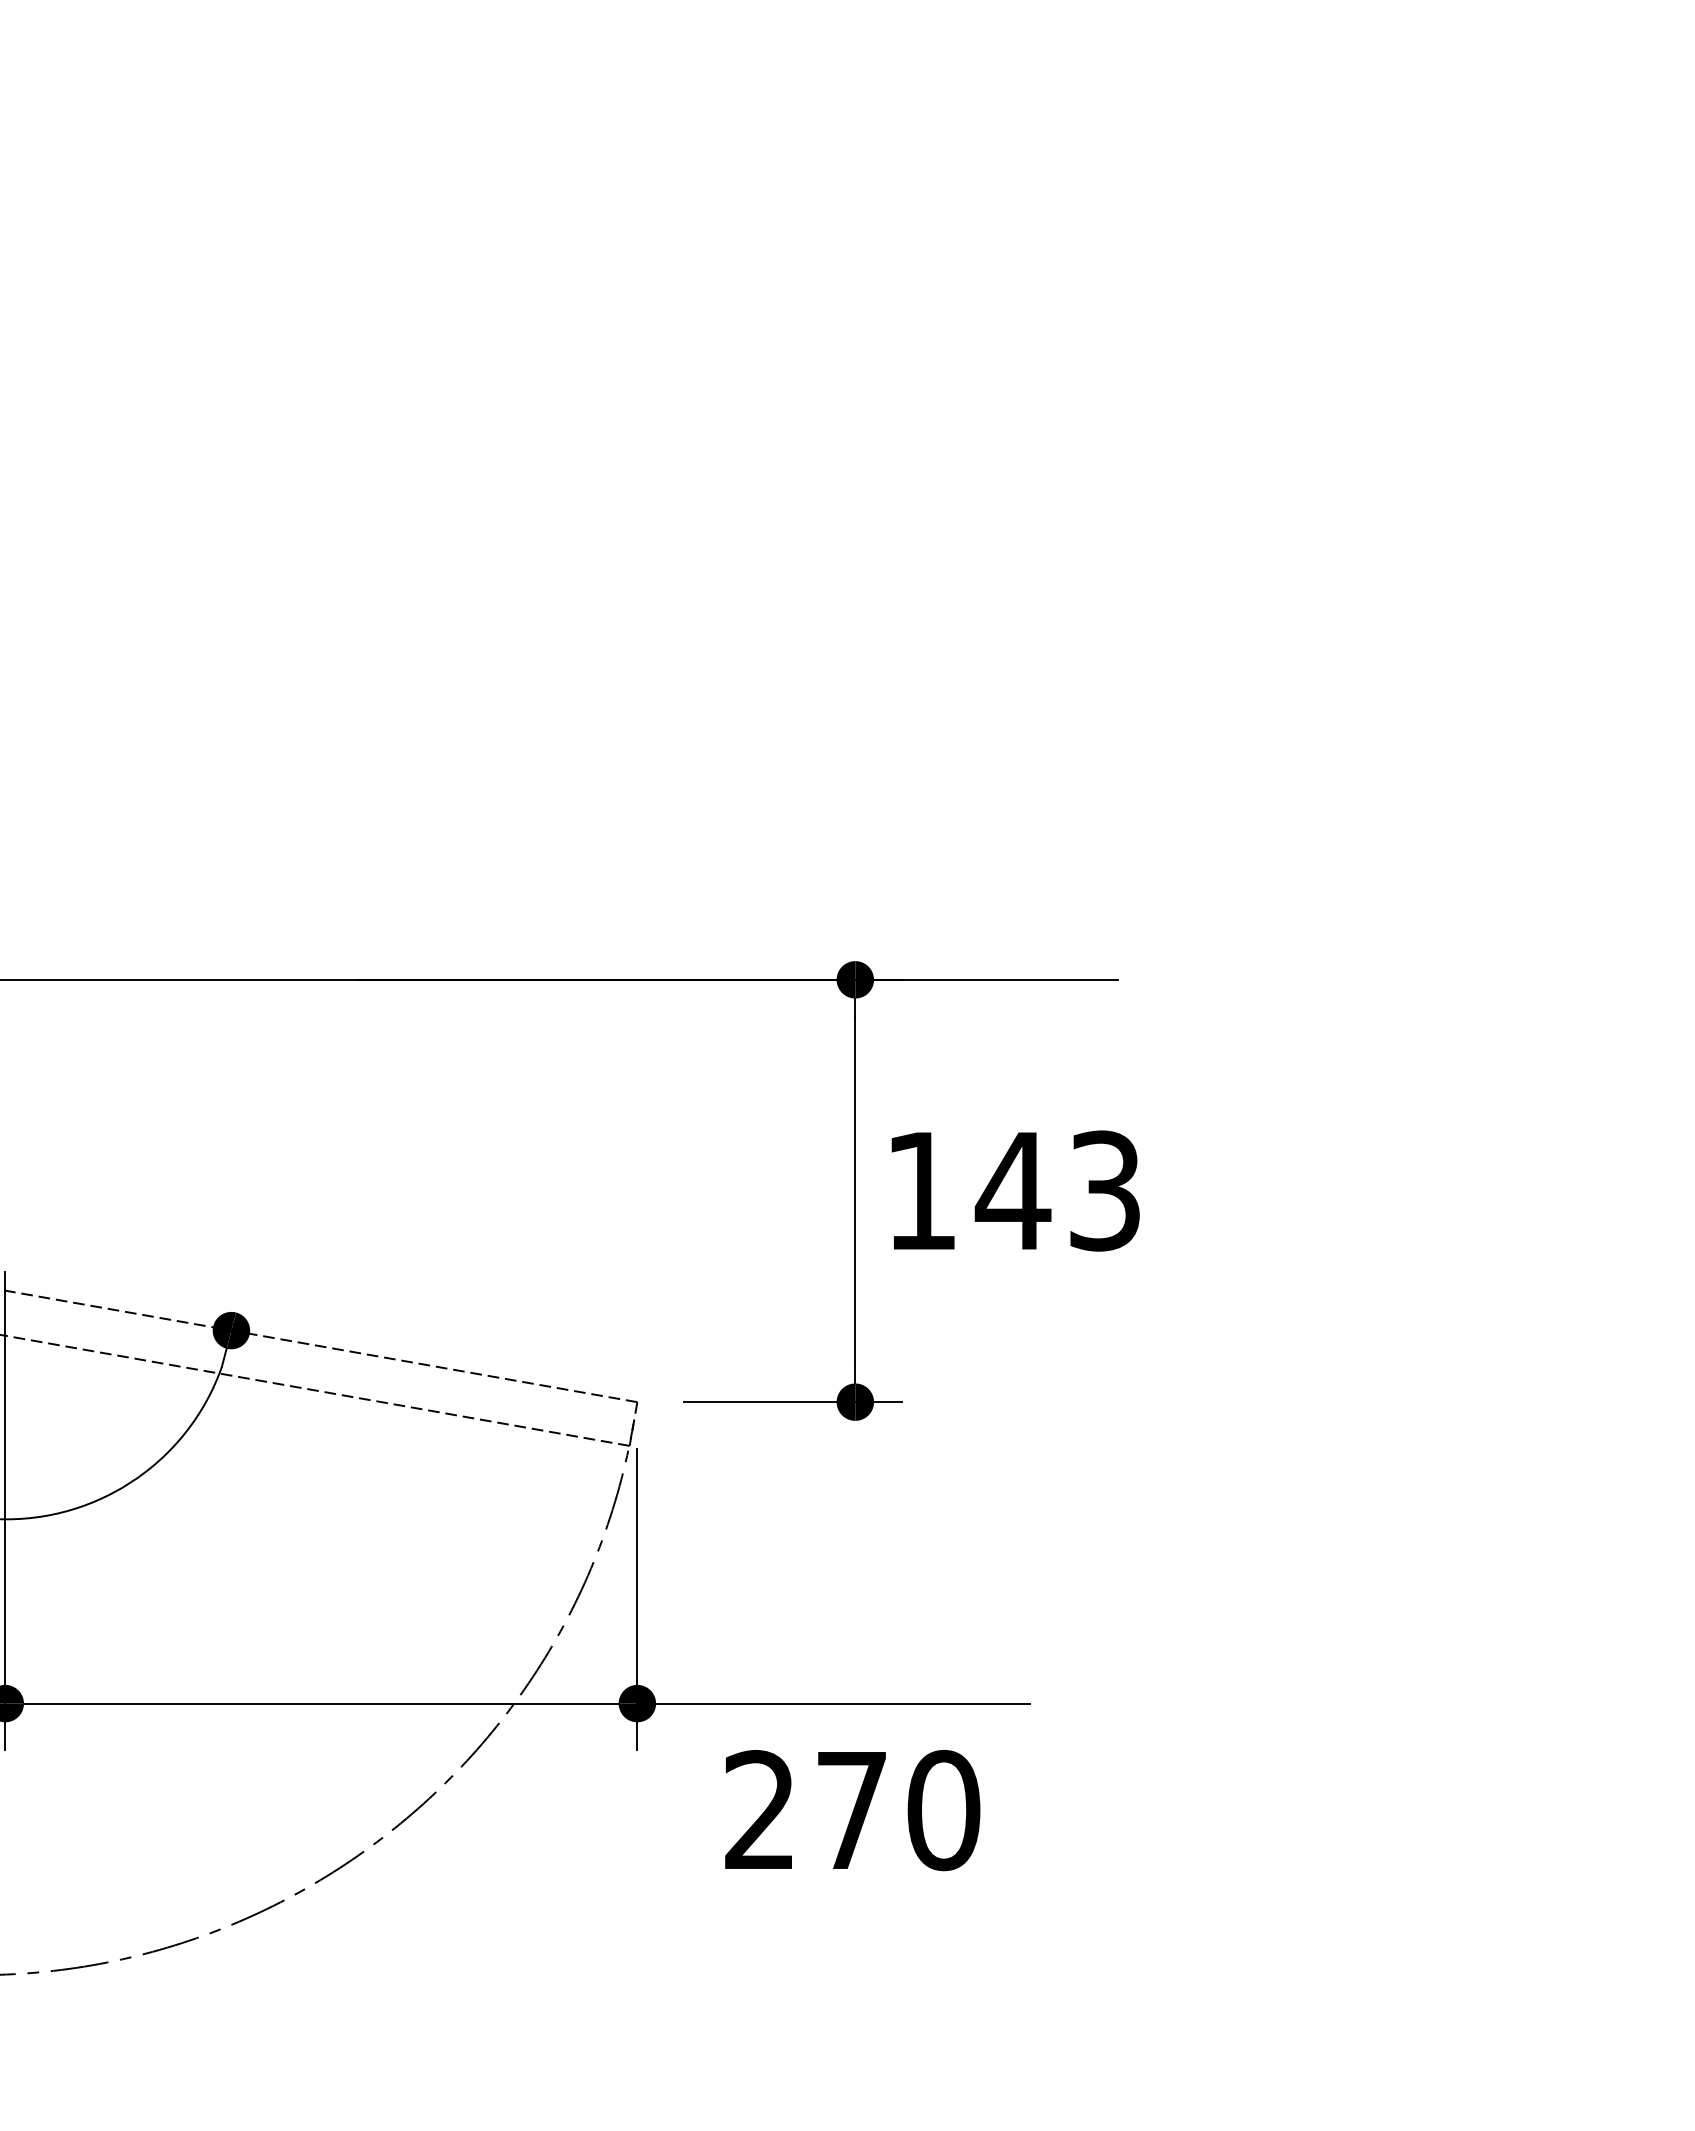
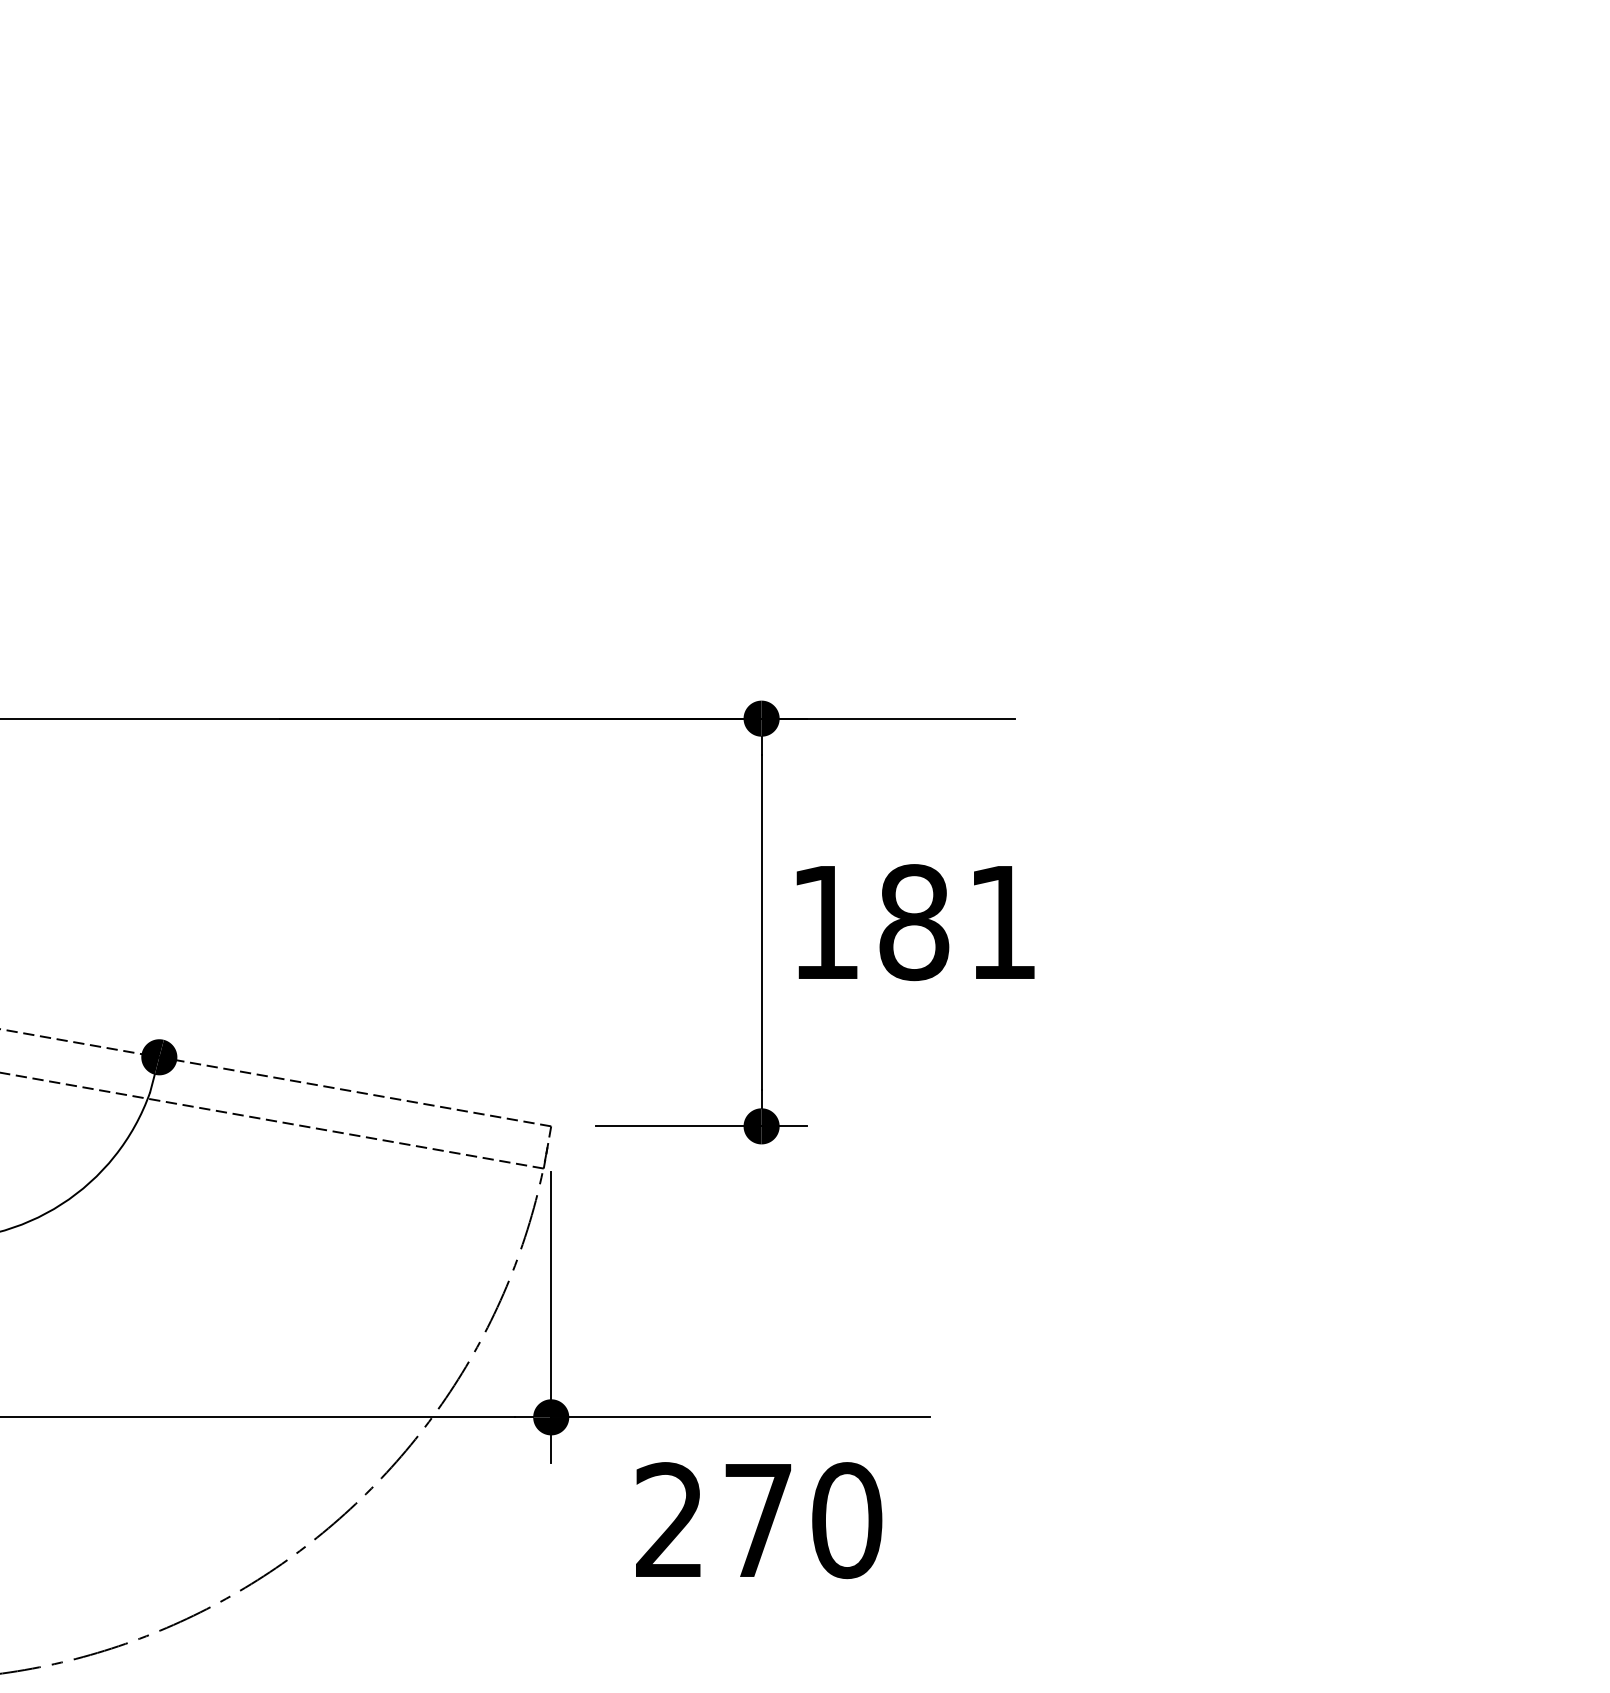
text: (1056, 1190) -> (955, 922), 143 -> 181

